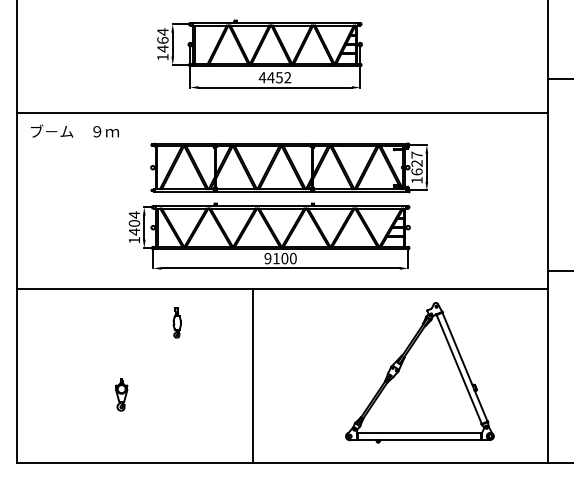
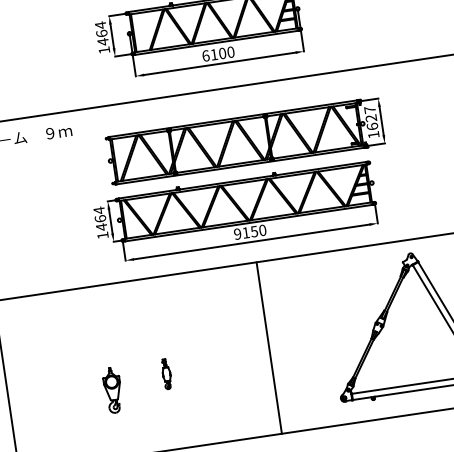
text: (274, 77) -> (217, 54), 4452 -> 6100
text: (133, 222) -> (99, 218), 1404 -> 1464
text: (284, 258) -> (254, 231), 9100 -> 9150
part: (176, 322) -> (165, 374), moved
line: (252, 375) -> (269, 347), moved
part: (121, 394) -> (112, 389), size x1.43

